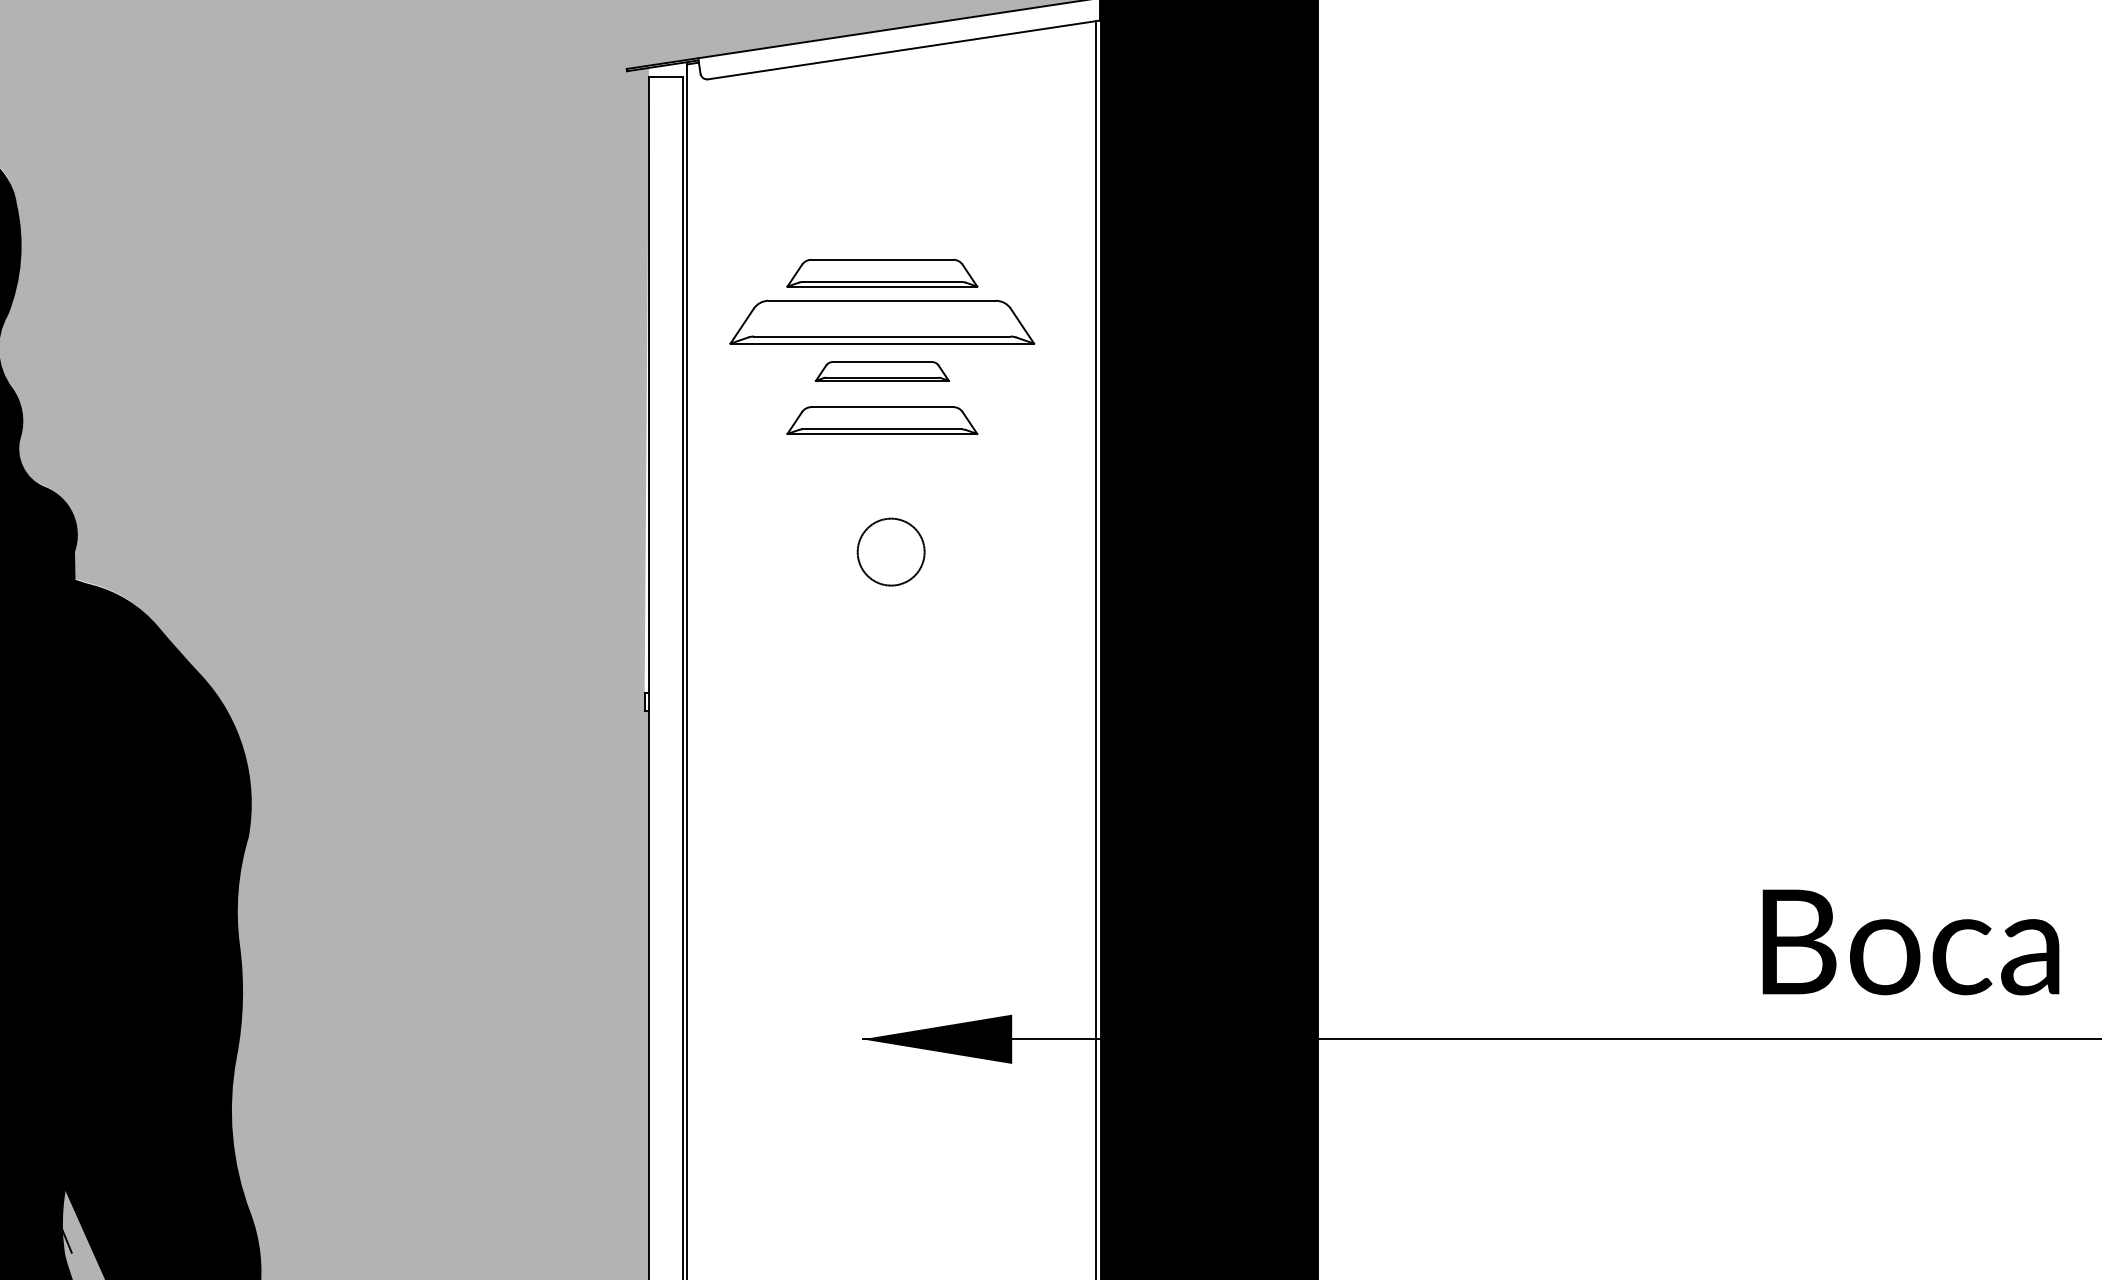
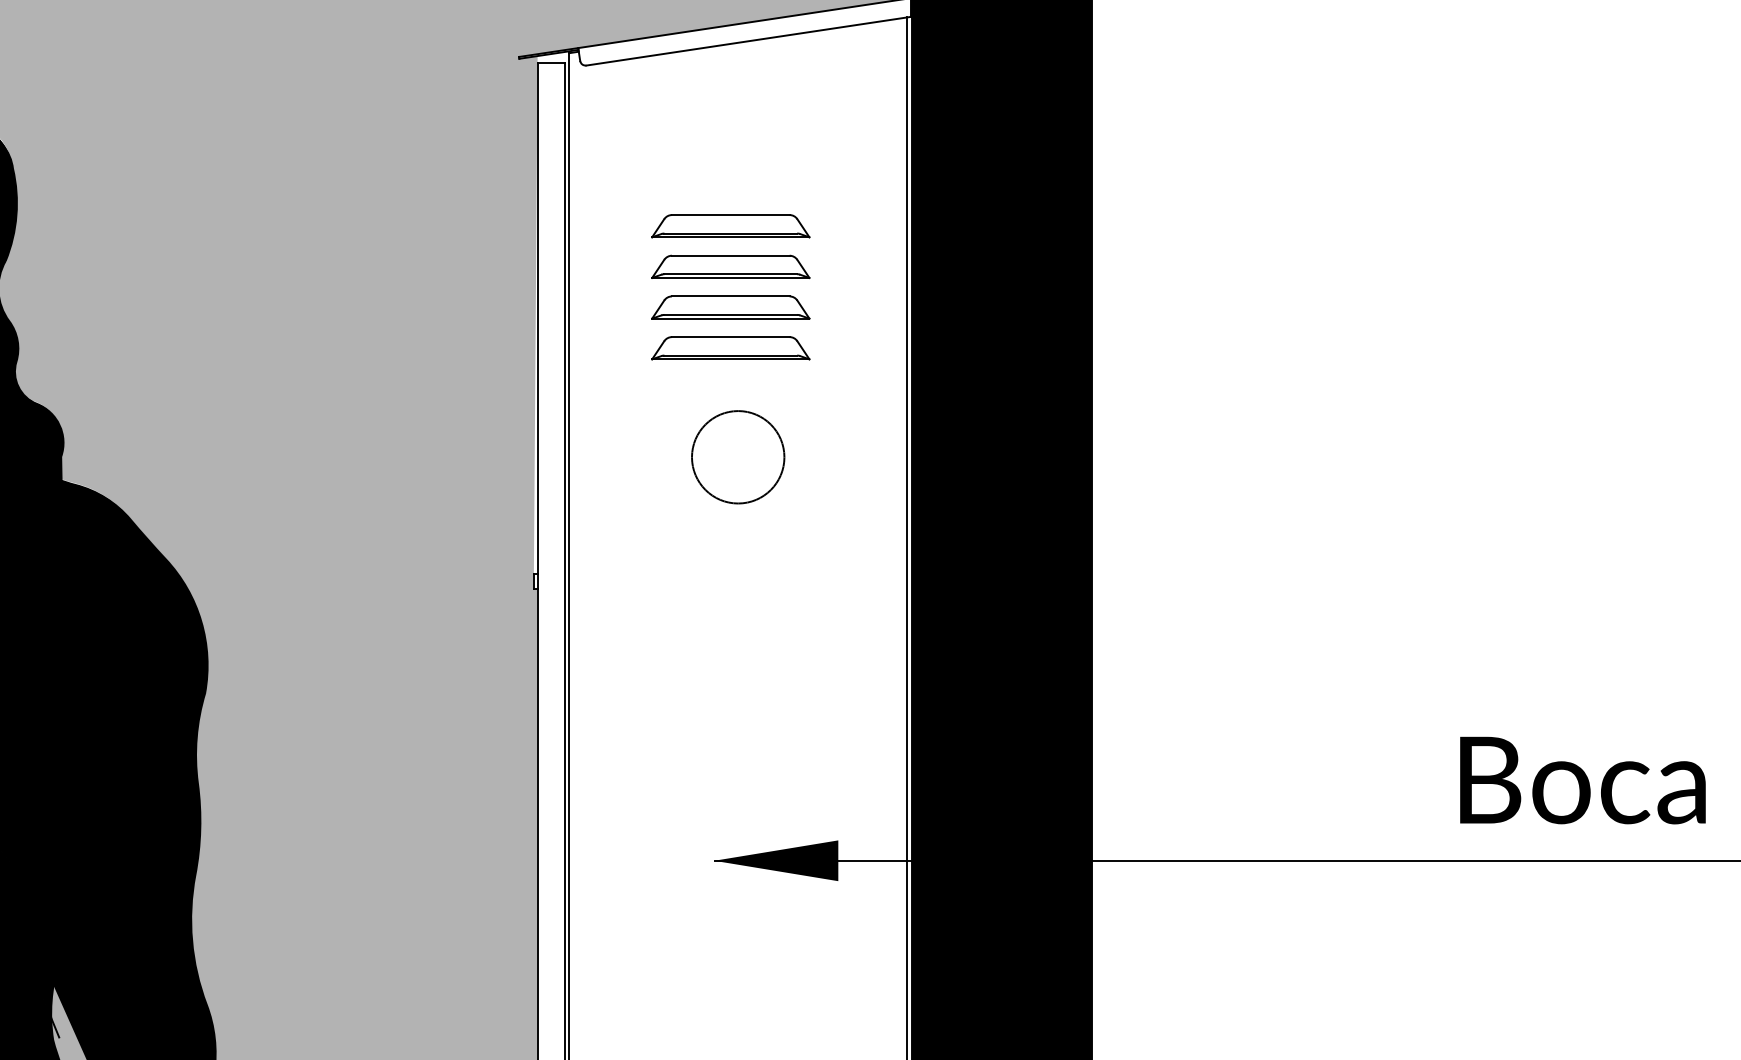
part: (882, 322) -> (730, 266), size x0.62
part: (882, 371) -> (730, 307), size x1.43
circle: (890, 551) -> (737, 456), size x1.67

